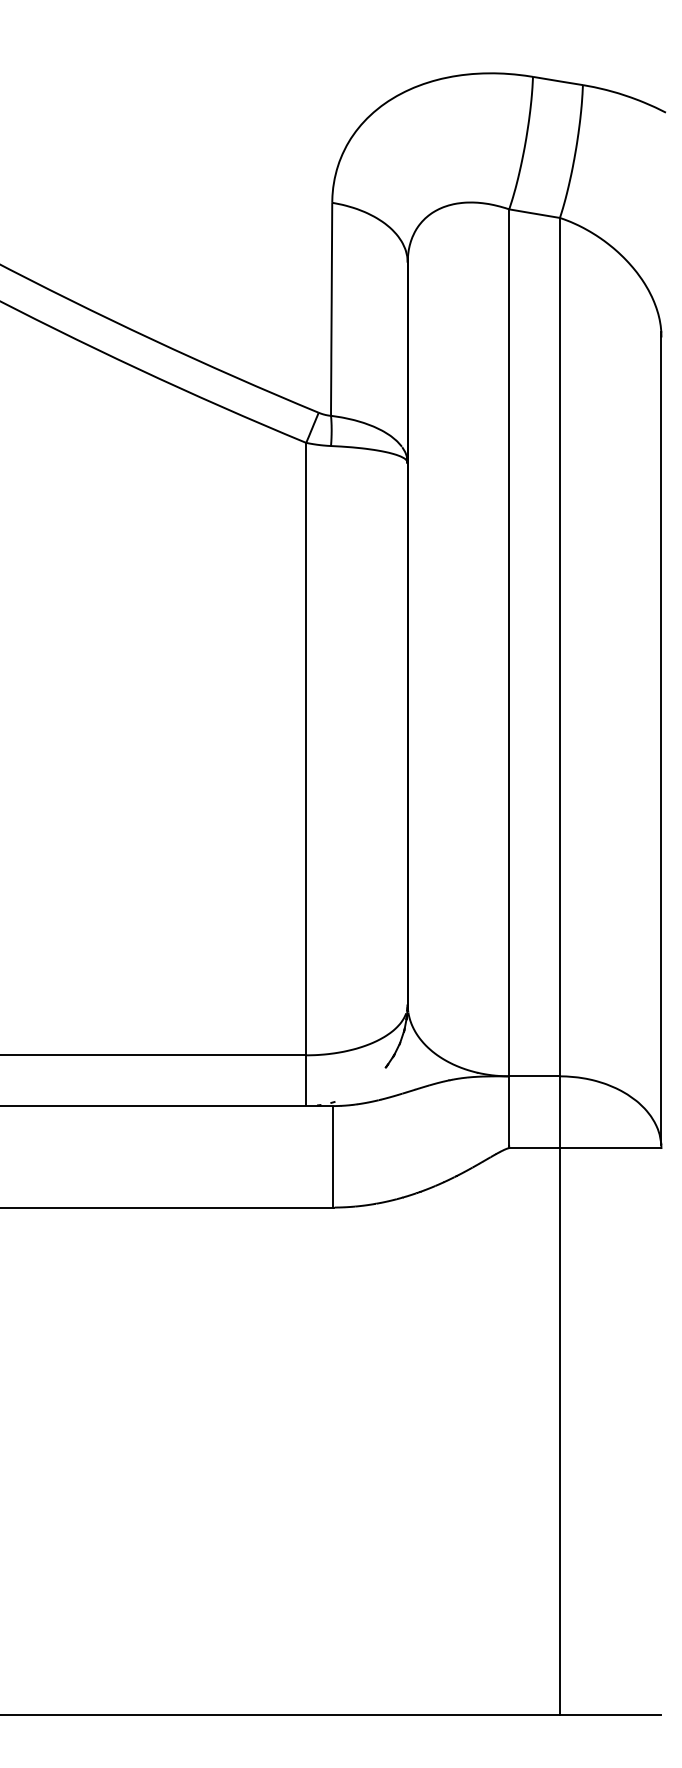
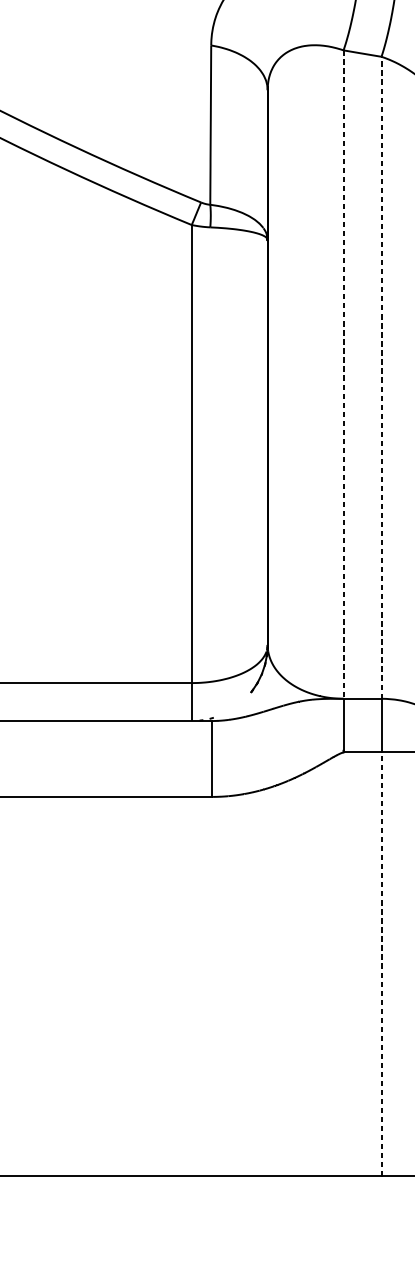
line: (509, 643) -> (343, 375), solid -> dashed
line: (559, 646) -> (381, 377), solid -> dashed
line: (559, 1431) -> (381, 964), solid -> dashed

